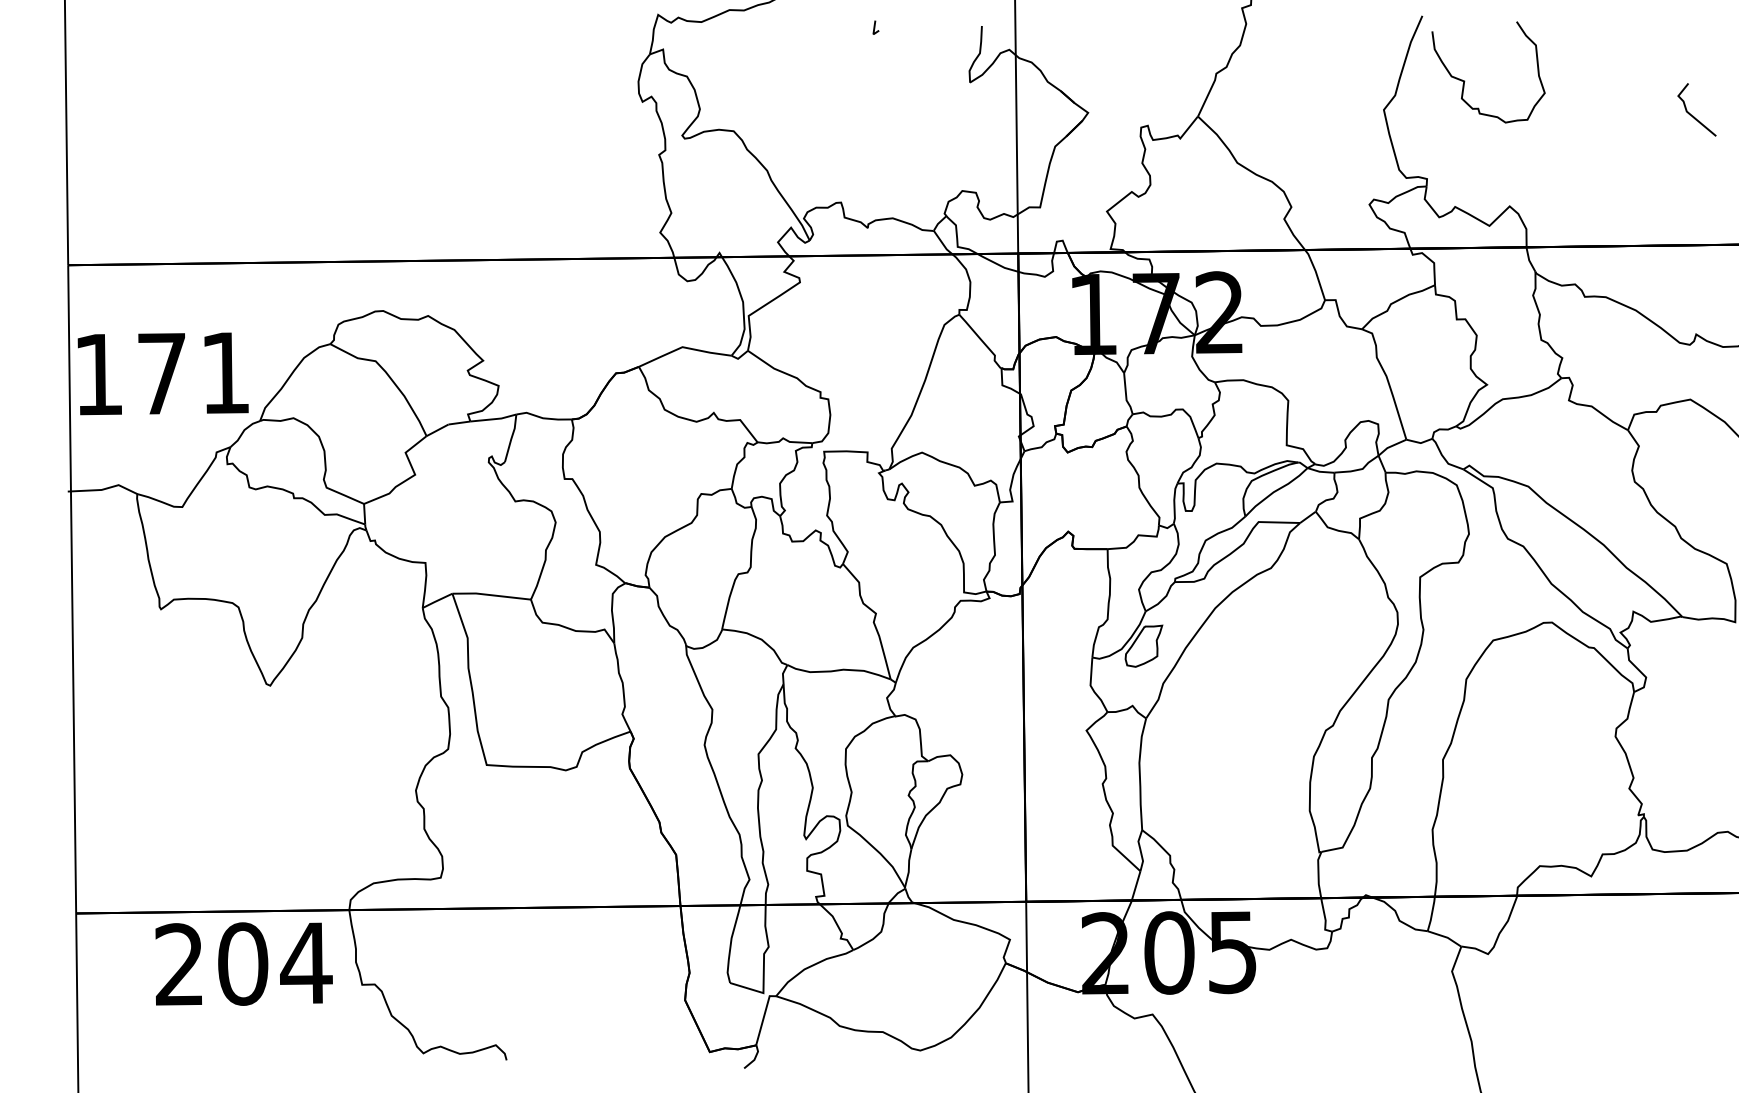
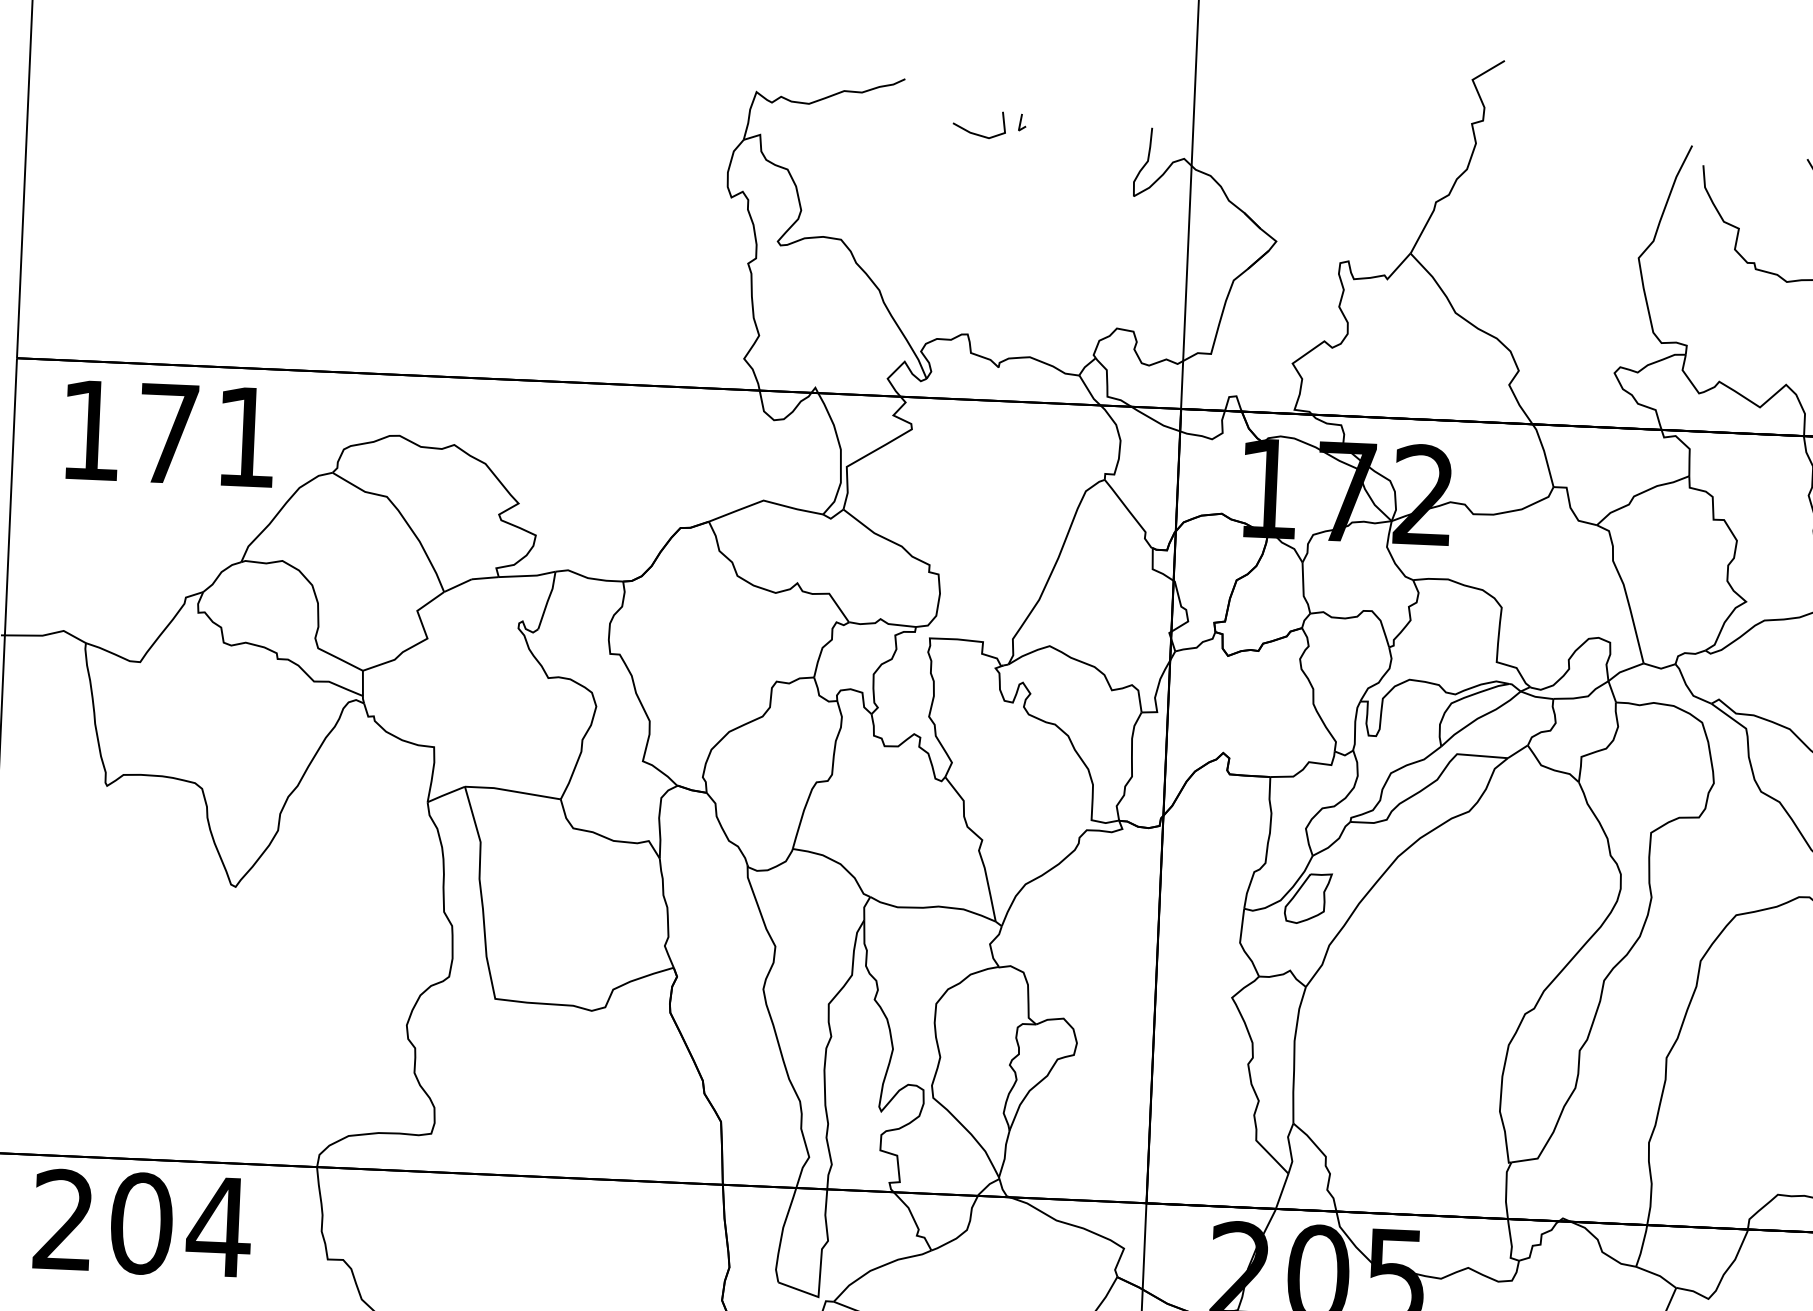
line: (840, 38) -> (978, 133), added
text: (162, 373) -> (169, 433), moved
text: (243, 963) -> (142, 1222), moved

